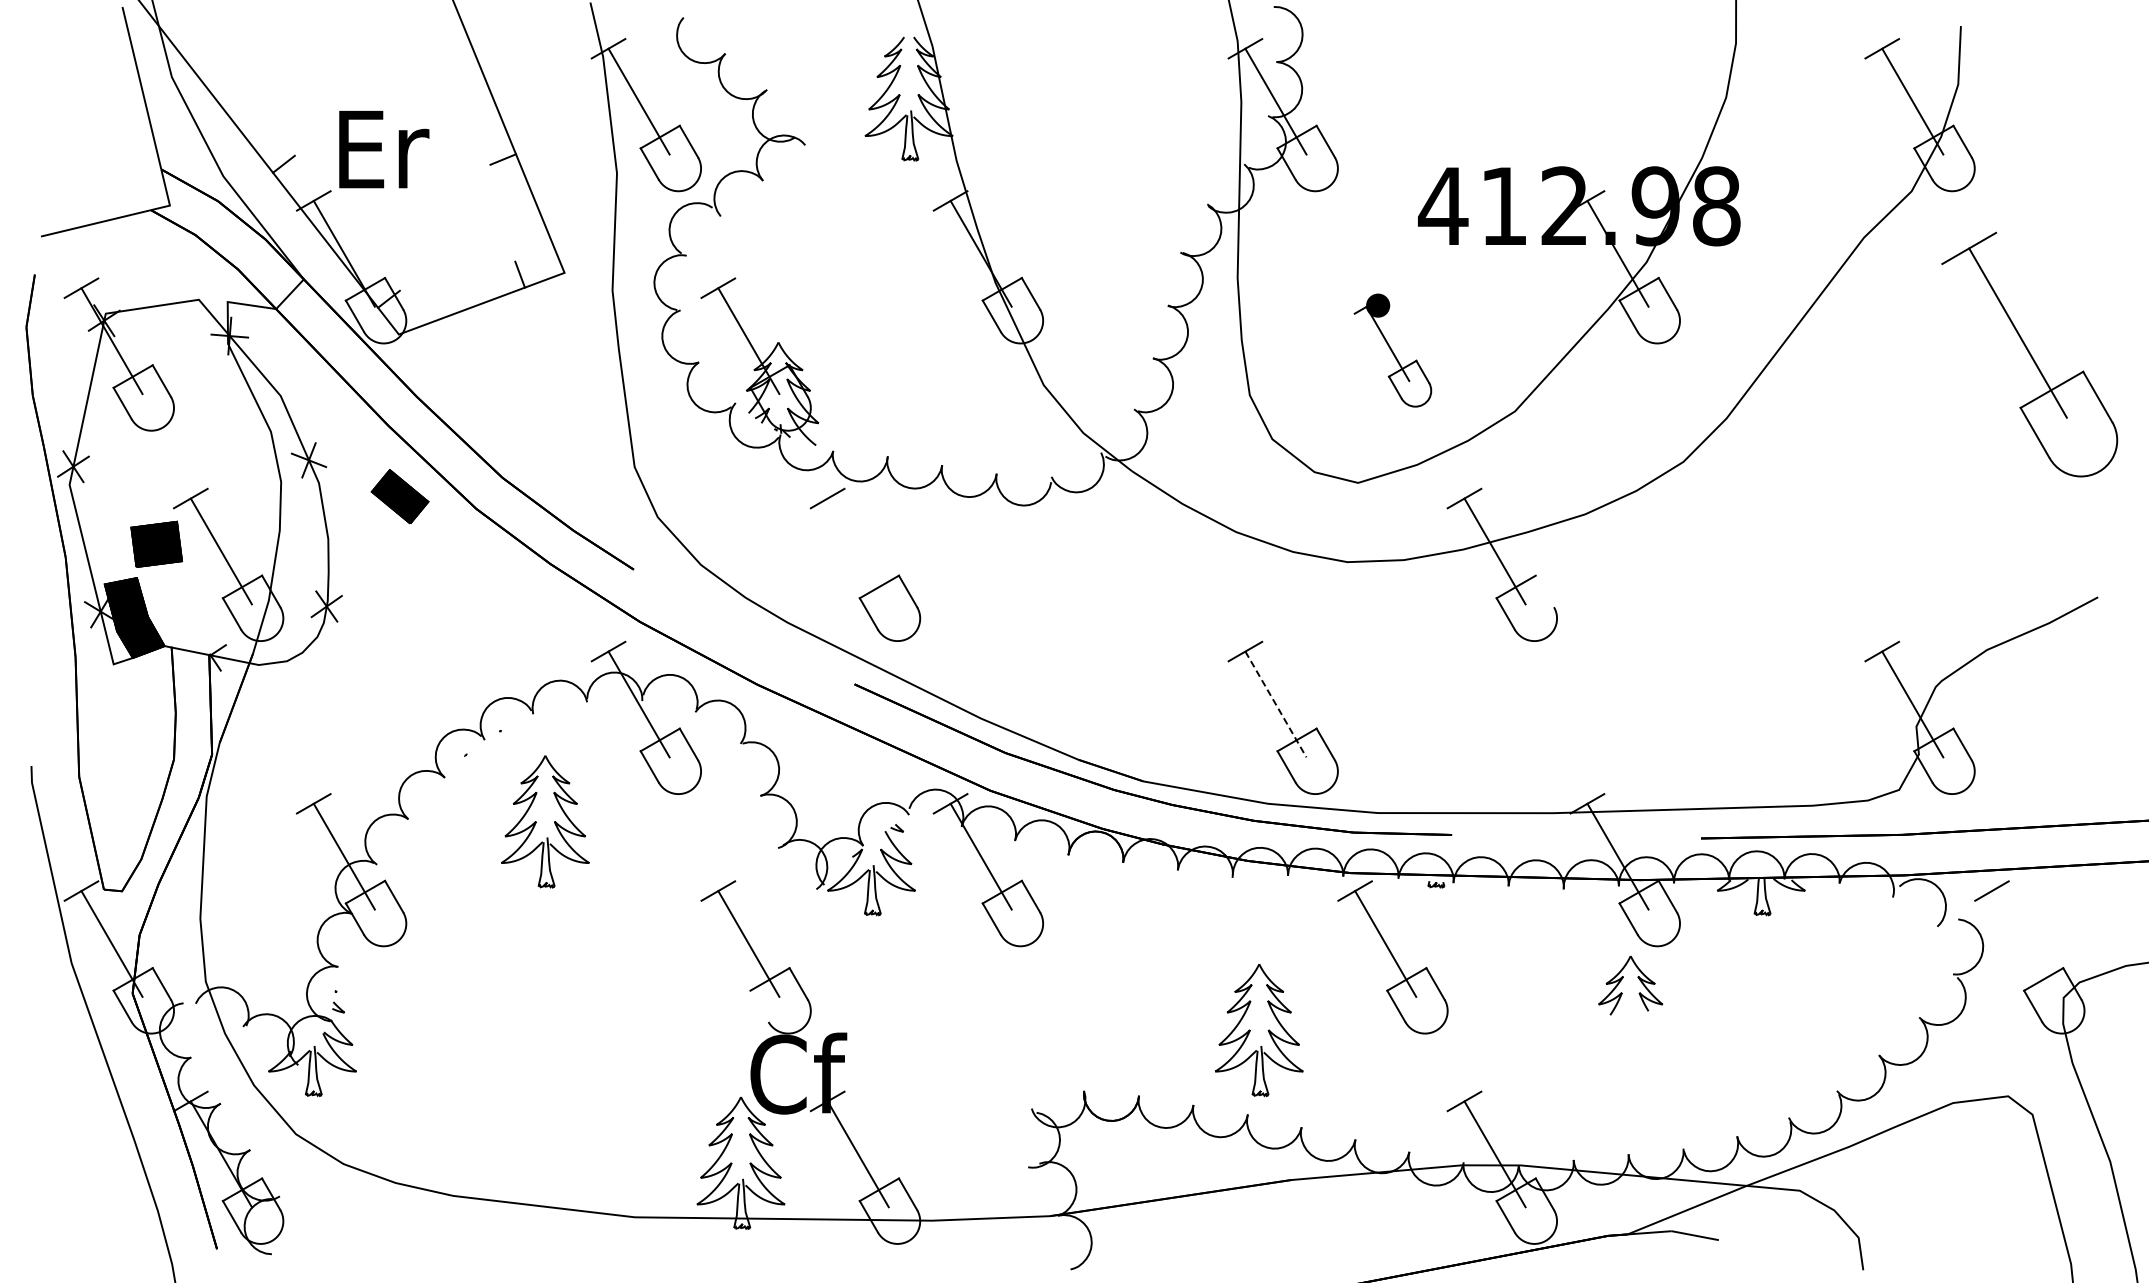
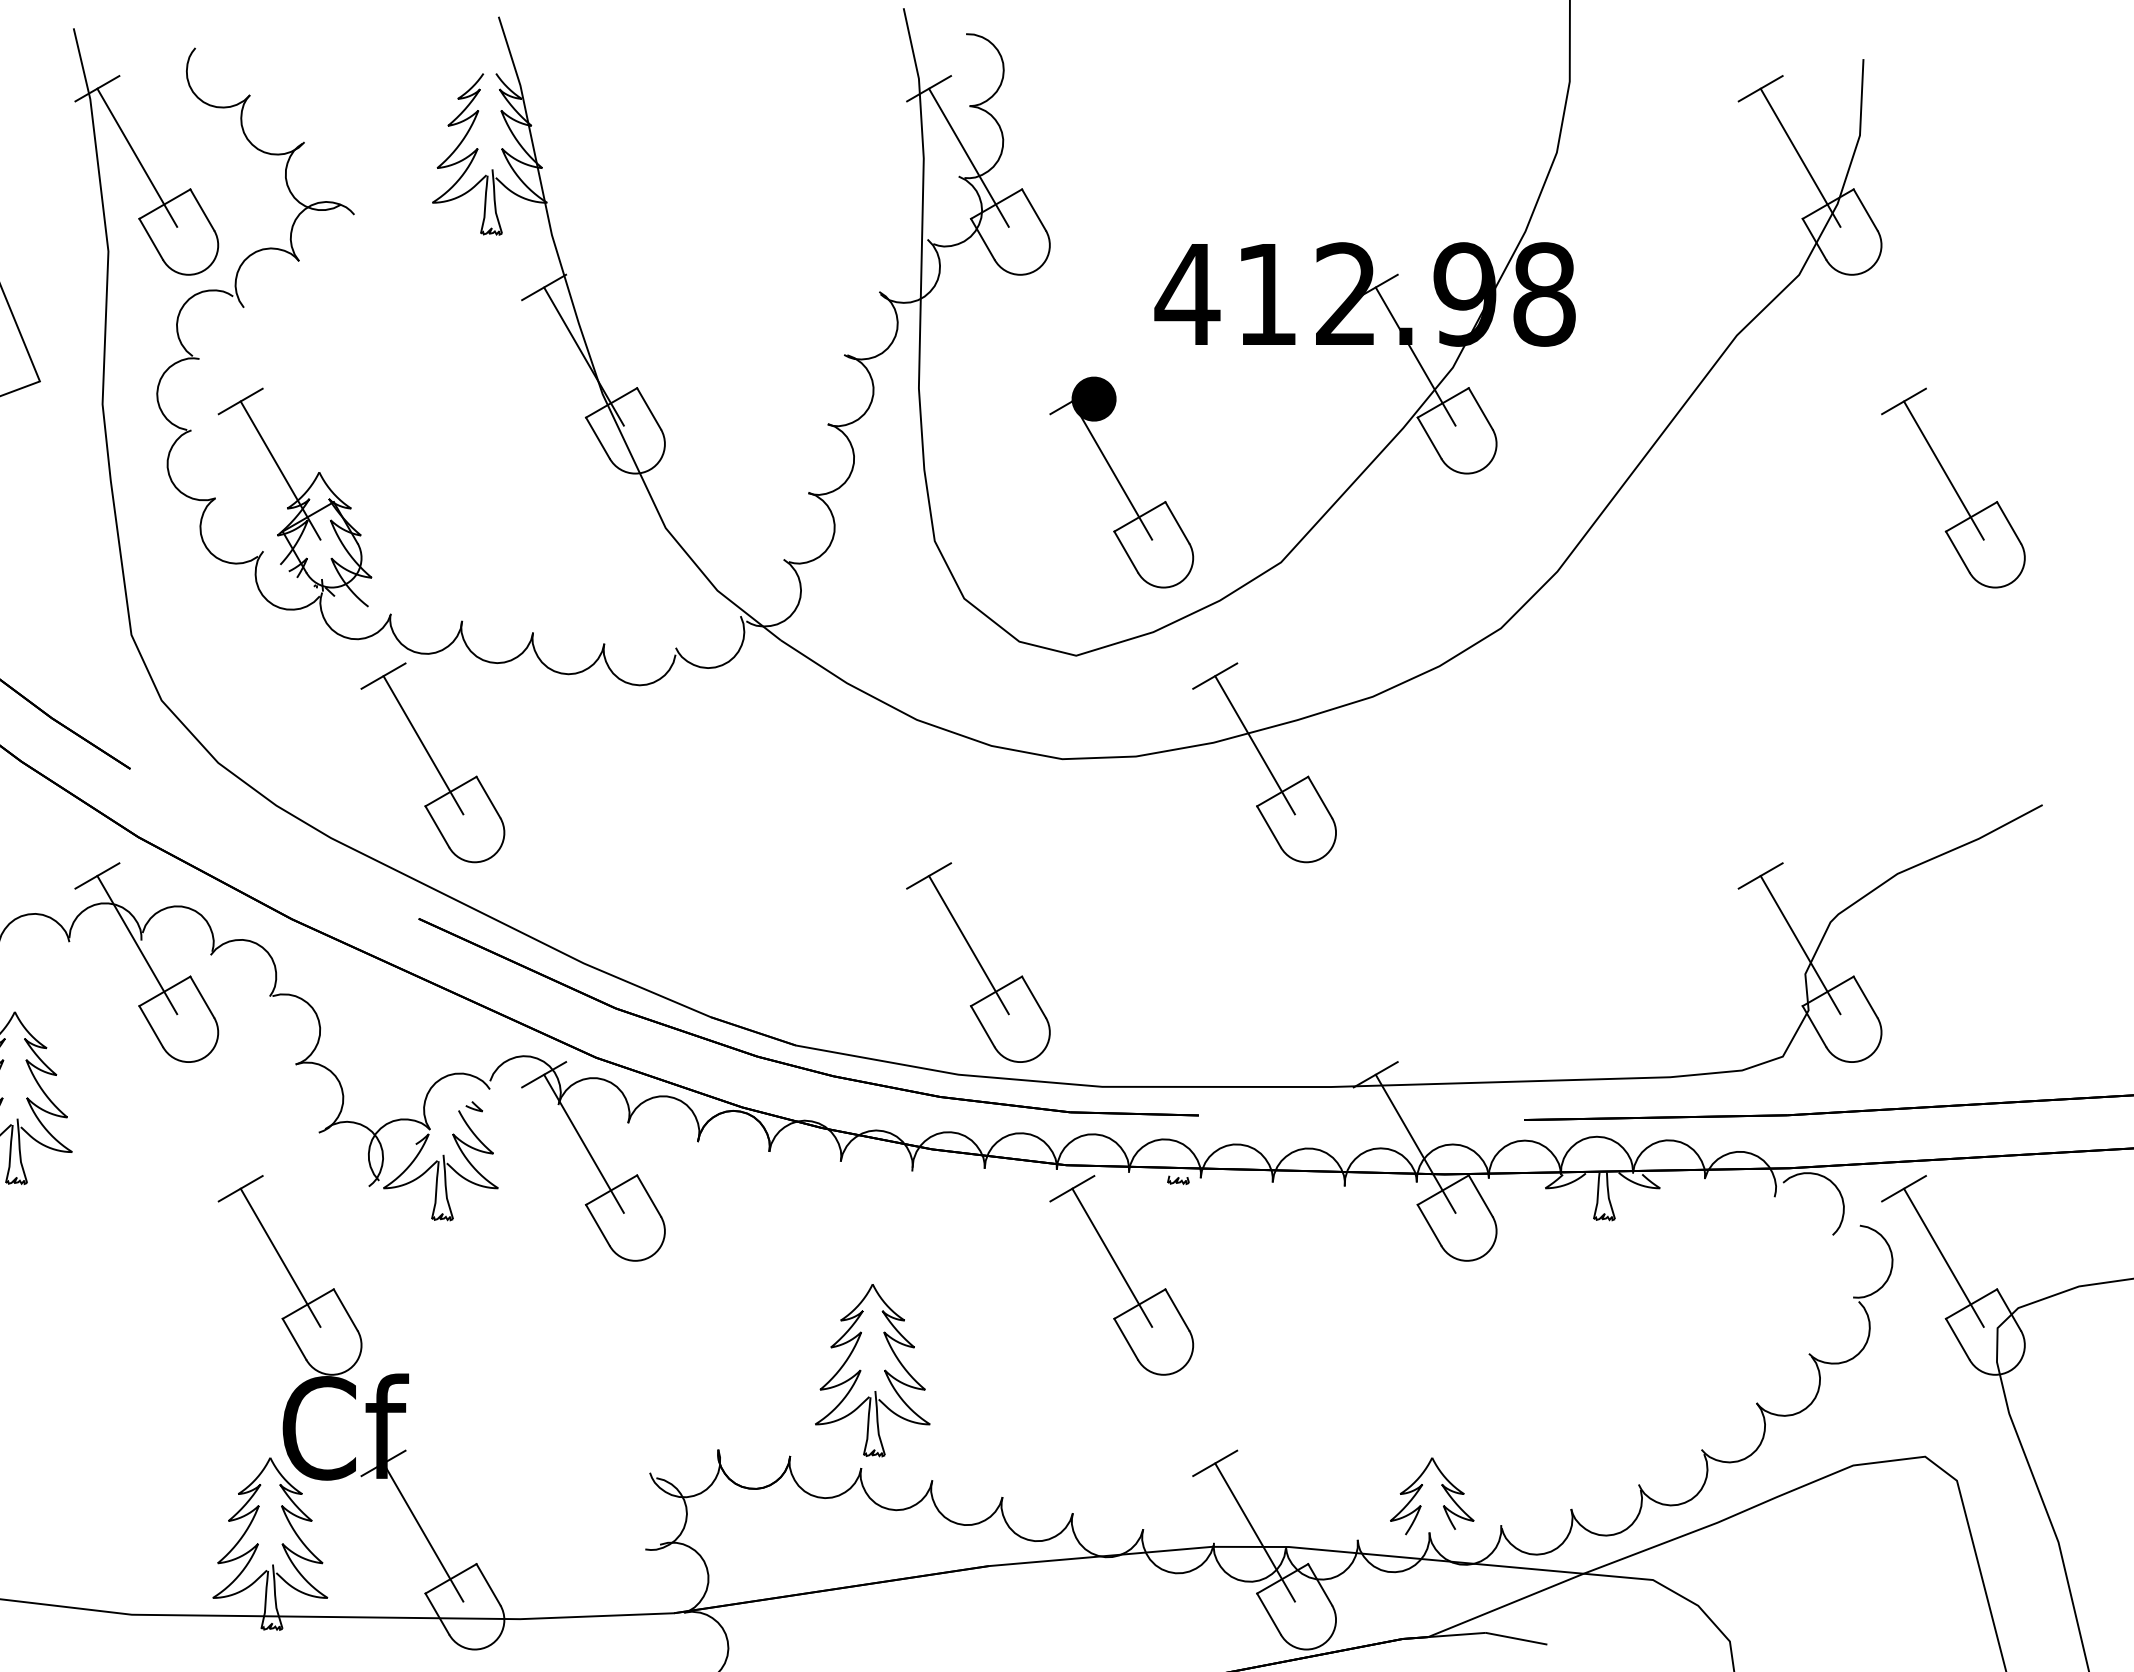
part: (1392, 350) -> (1121, 482), size x1.43
part: (2029, 354) -> (1953, 488), size x0.62
line: (857, 551) -> (422, 745), added
line: (1544, 591) -> (1319, 797), added
line: (1276, 704) -> (969, 945), dashed -> solid
line: (2022, 943) -> (1943, 1257), added
part: (1621, 981) -> (1420, 1490), moved
line: (759, 1005) -> (294, 1338), added
part: (1259, 1030) -> (873, 1370), moved

